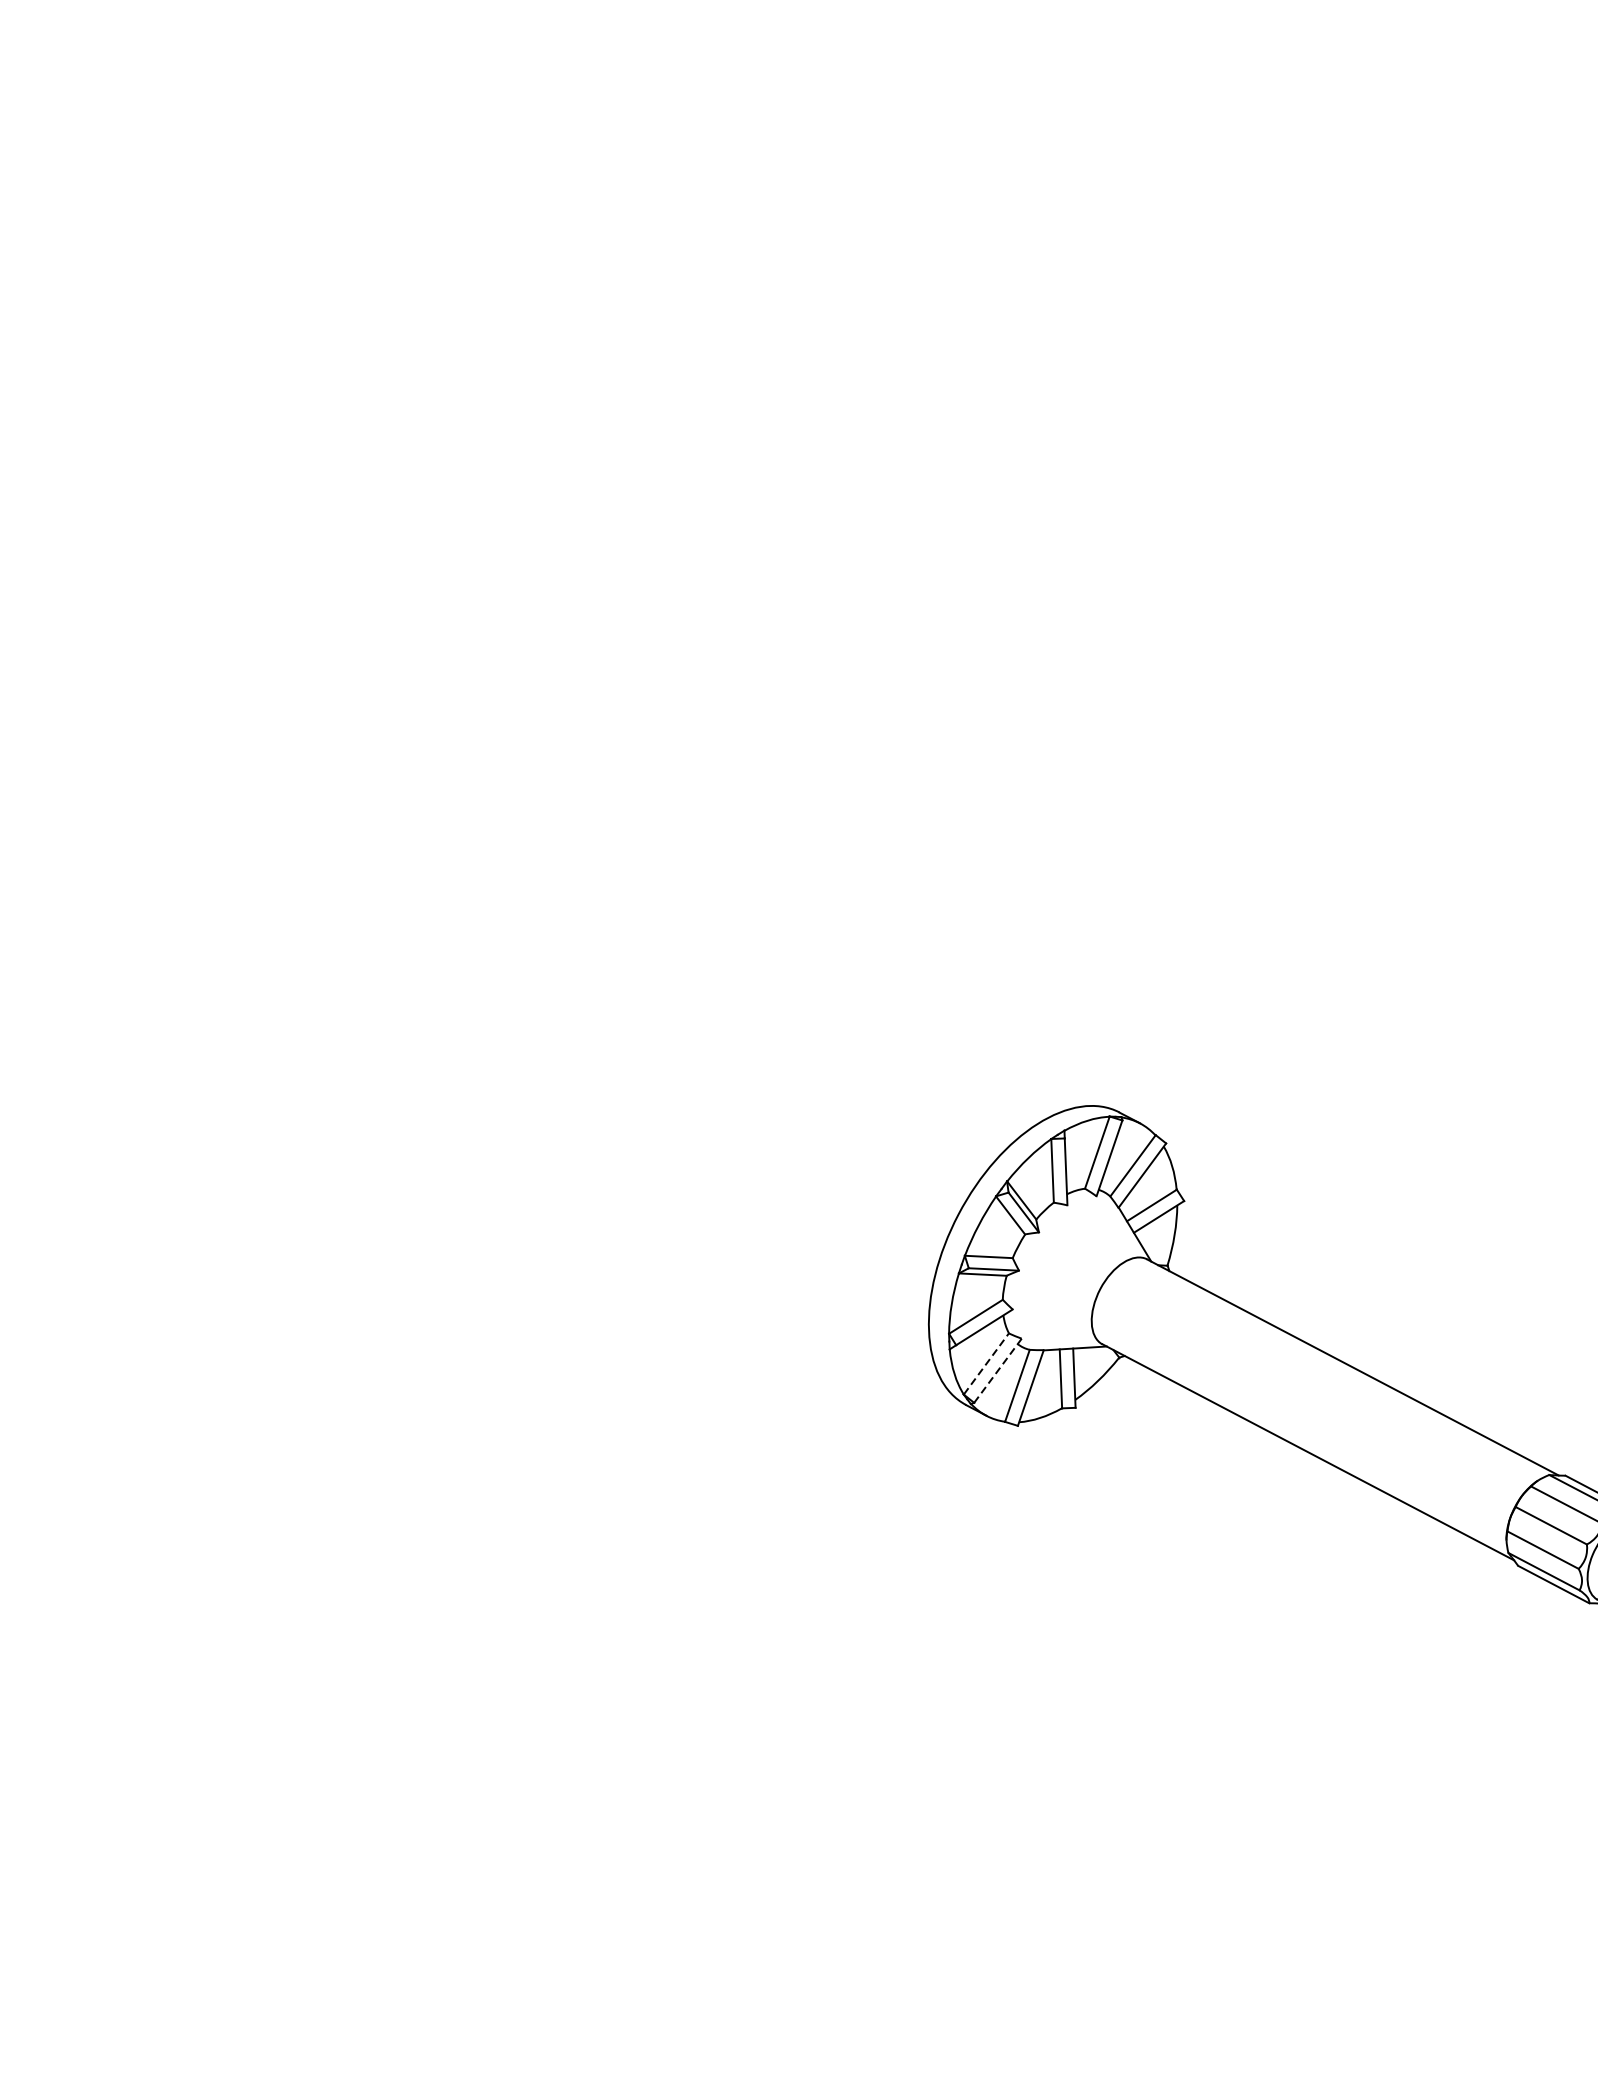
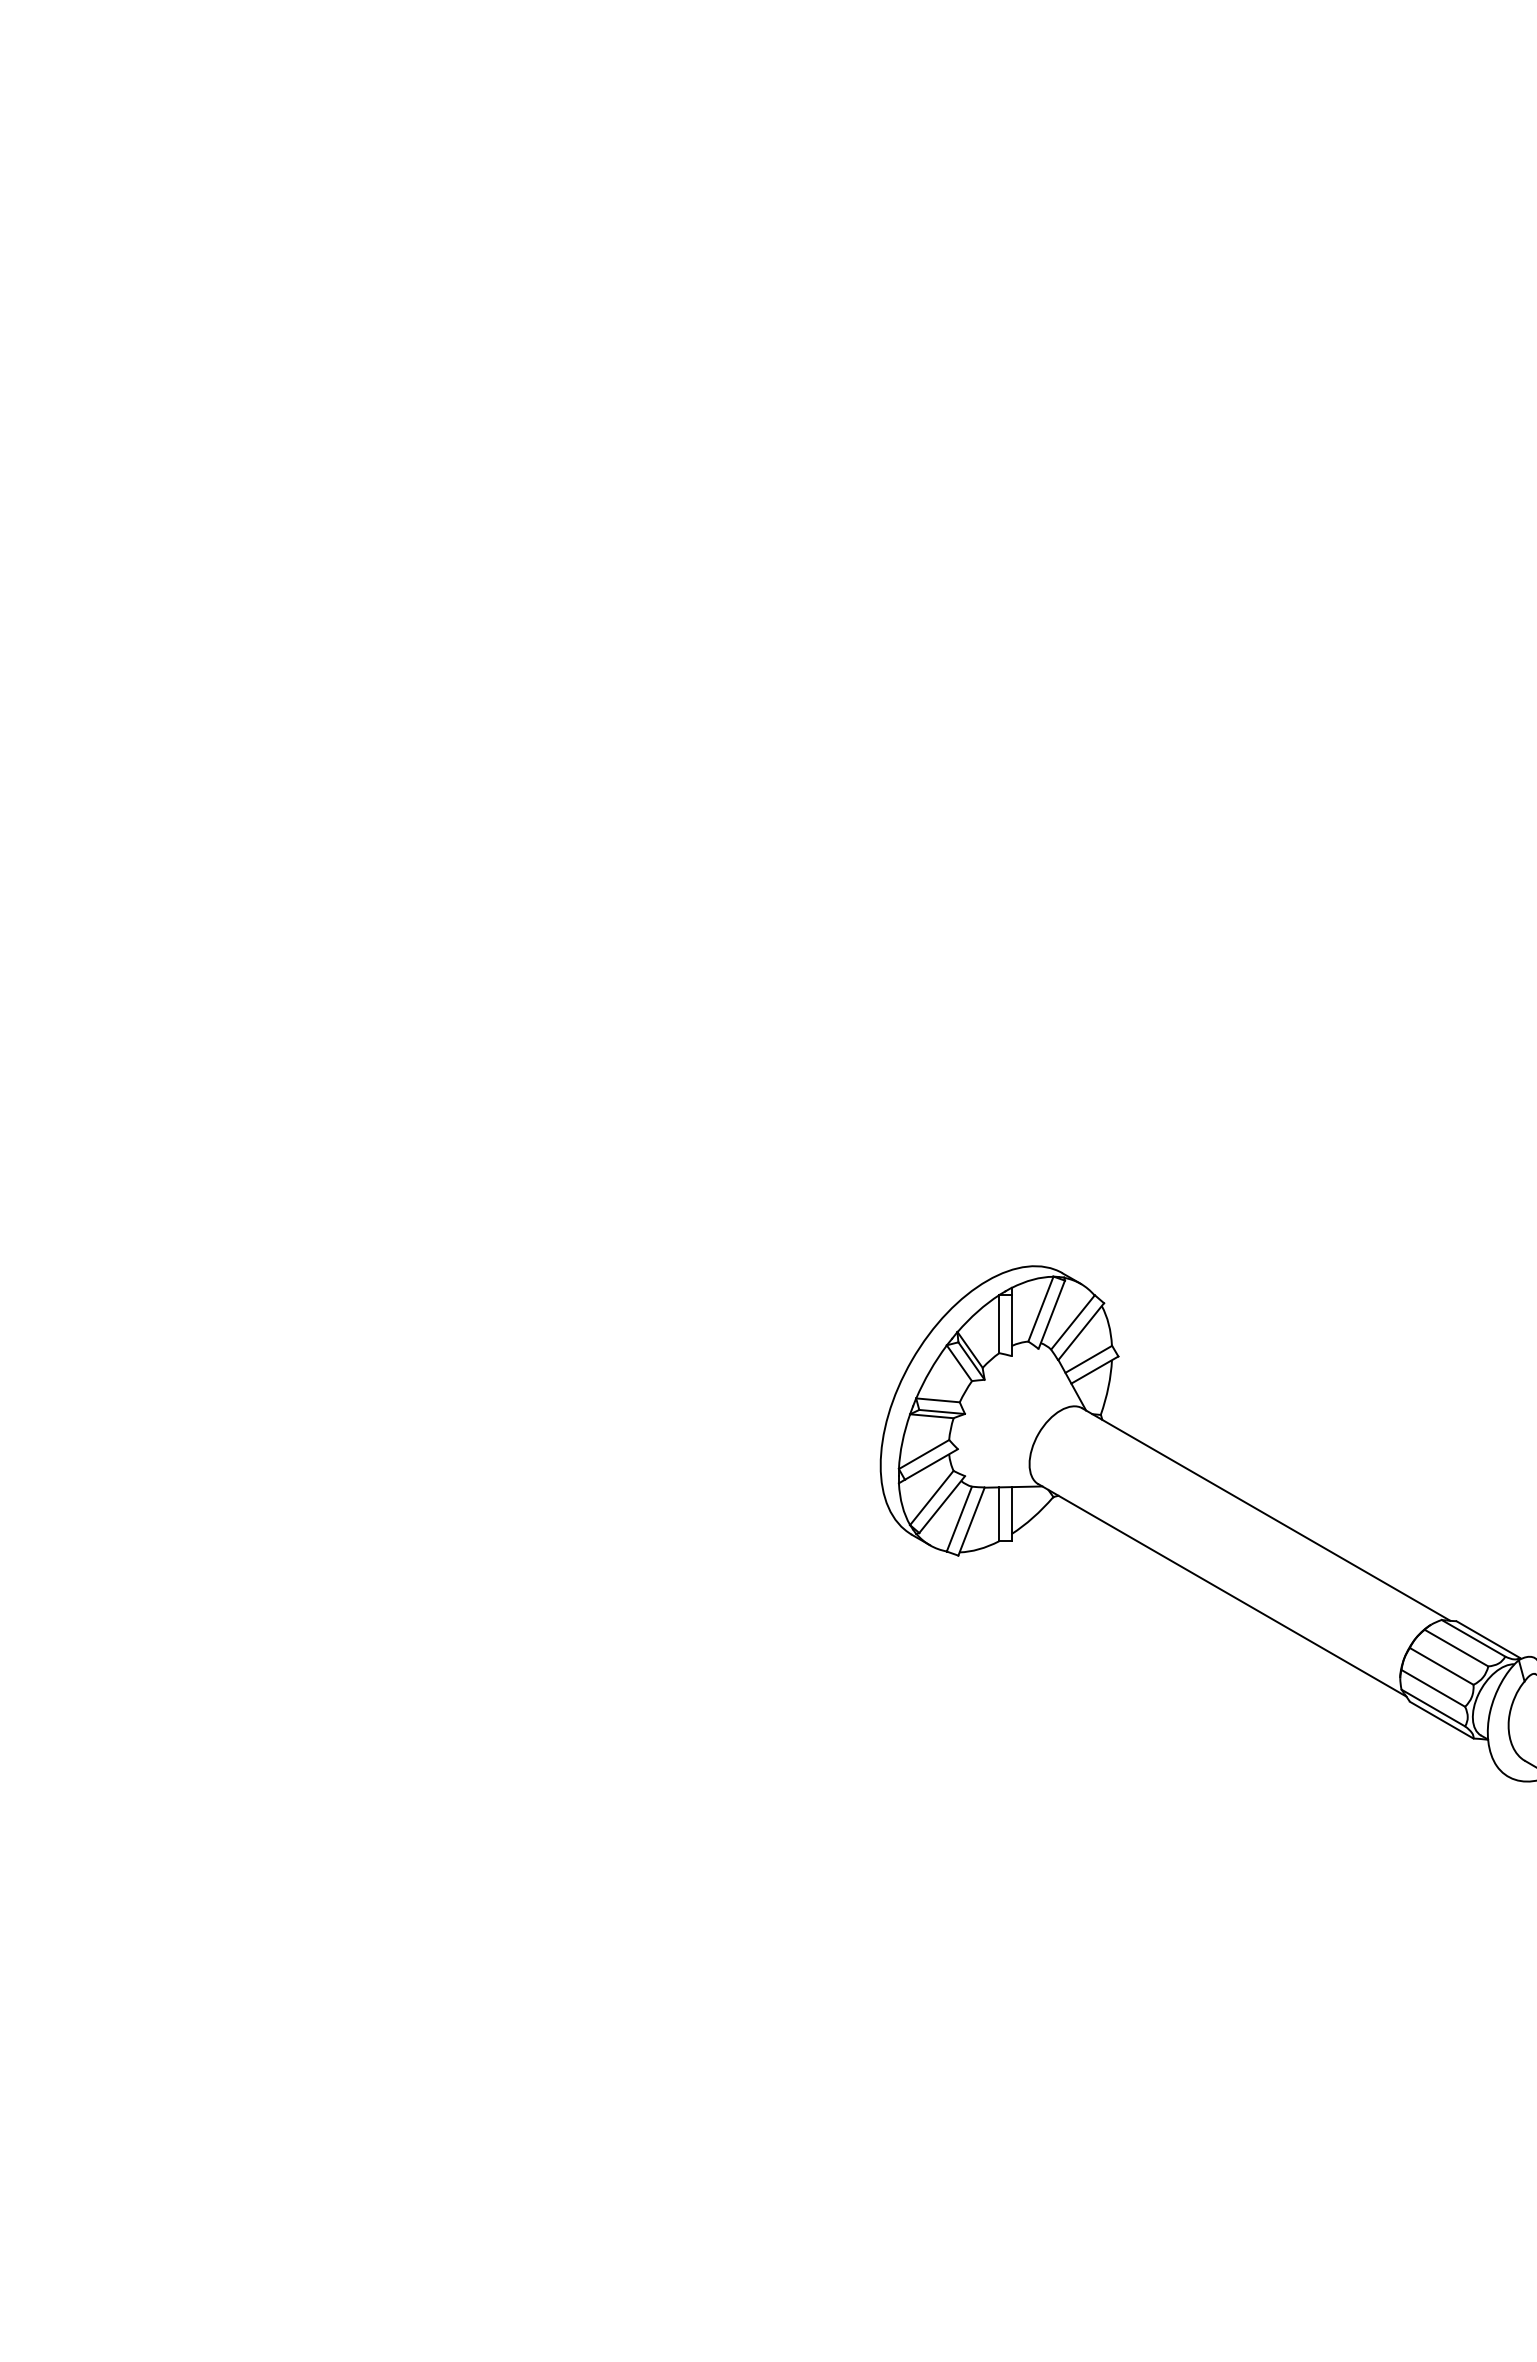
line: (985, 1363) -> (931, 1497), dashed -> solid
line: (998, 1370) -> (942, 1504), dashed -> solid

